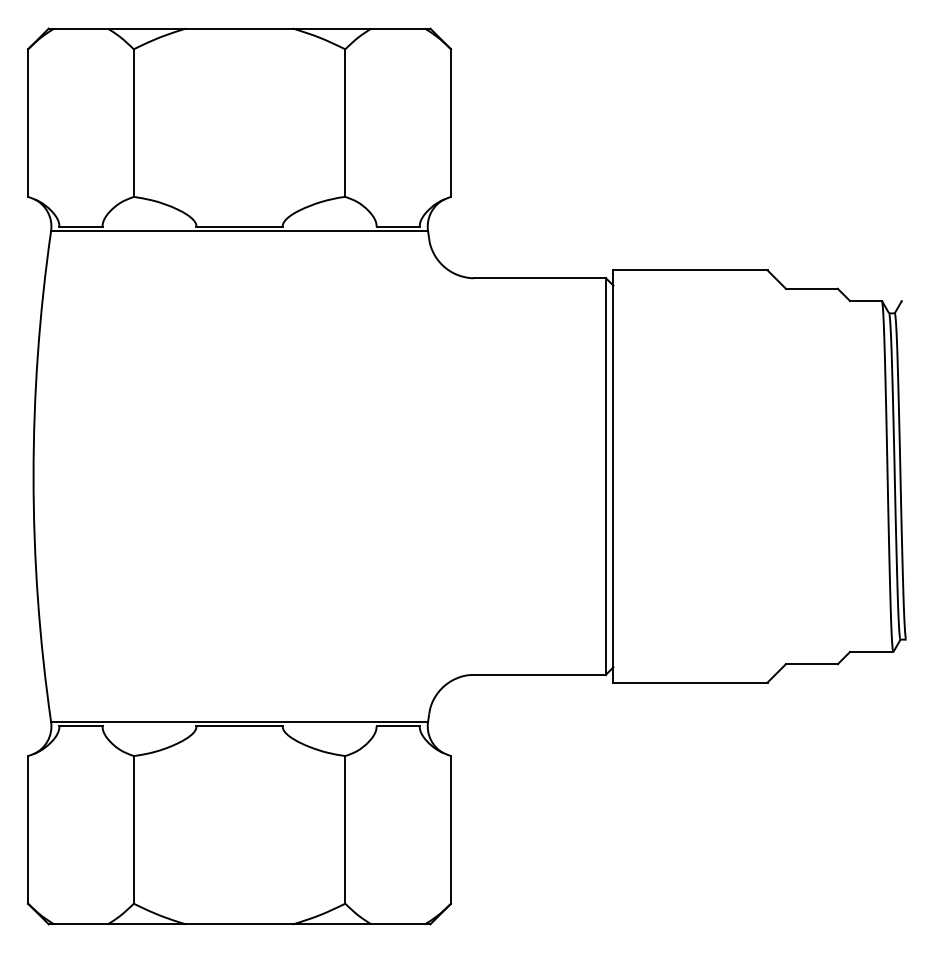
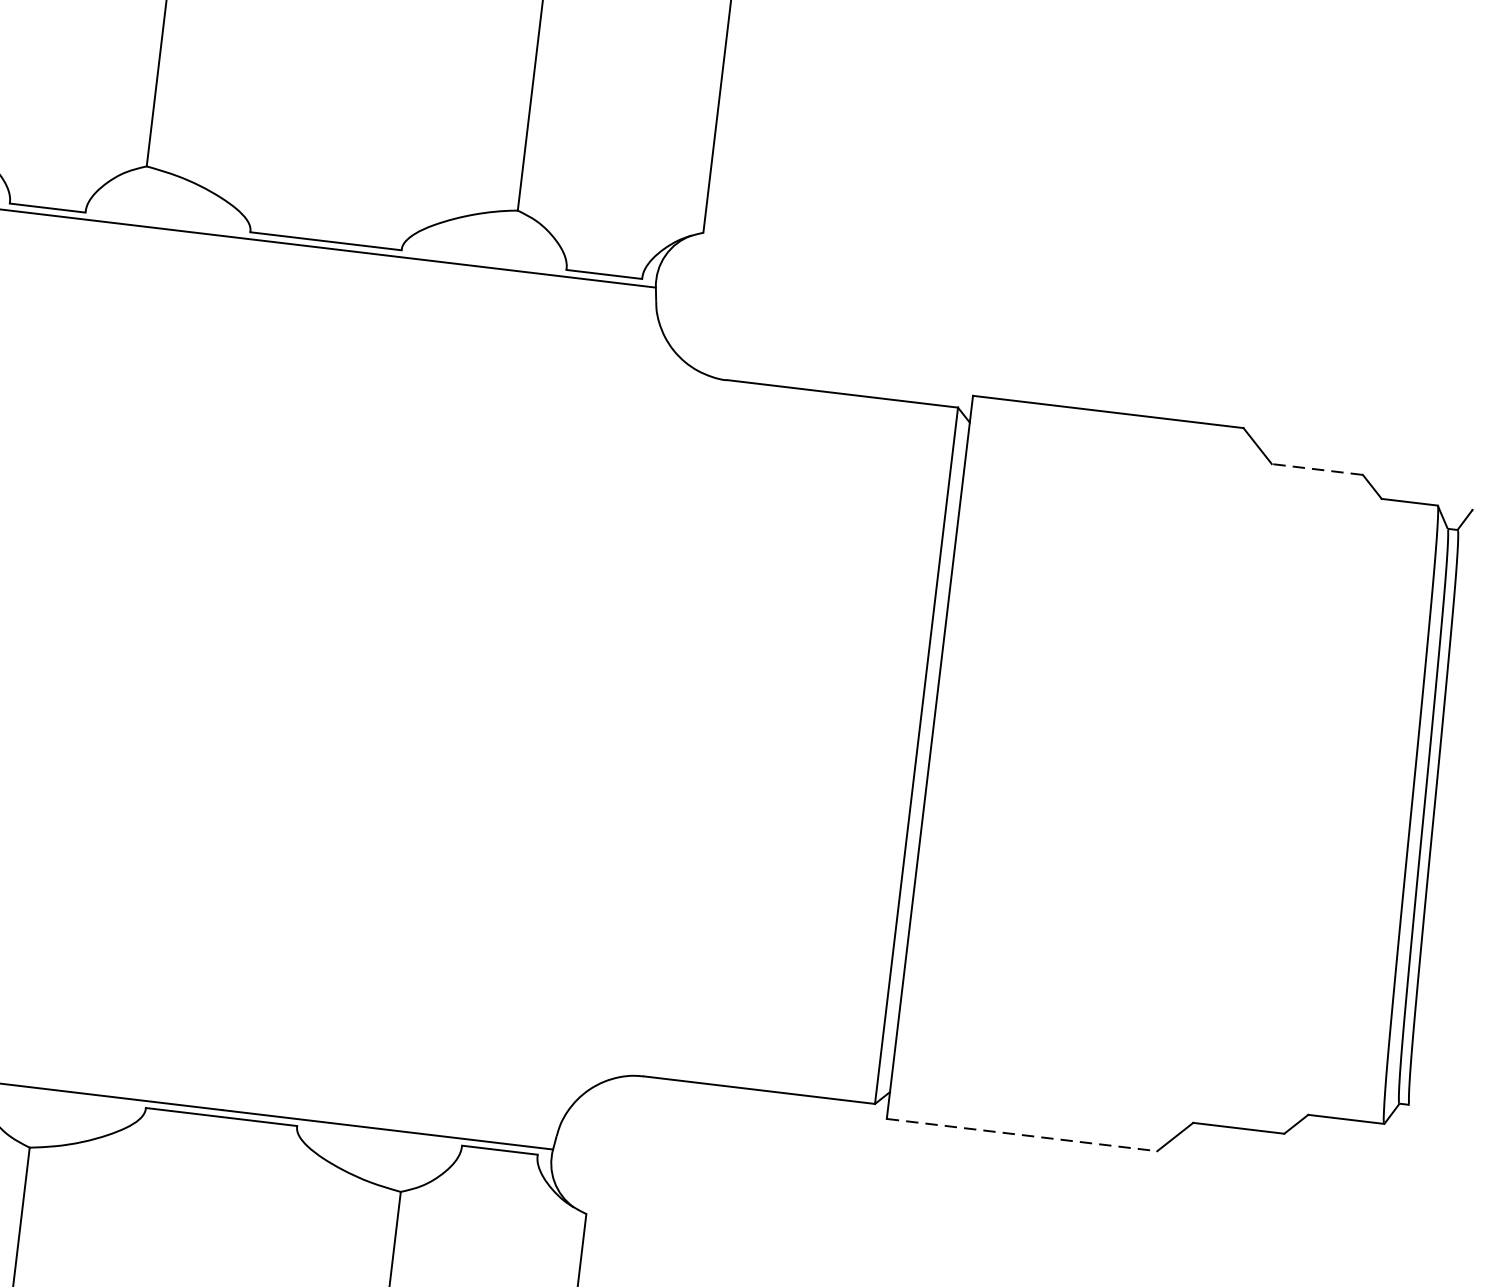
line: (811, 288) -> (1316, 468), solid -> dashed
line: (691, 682) -> (1023, 1135), solid -> dashed

